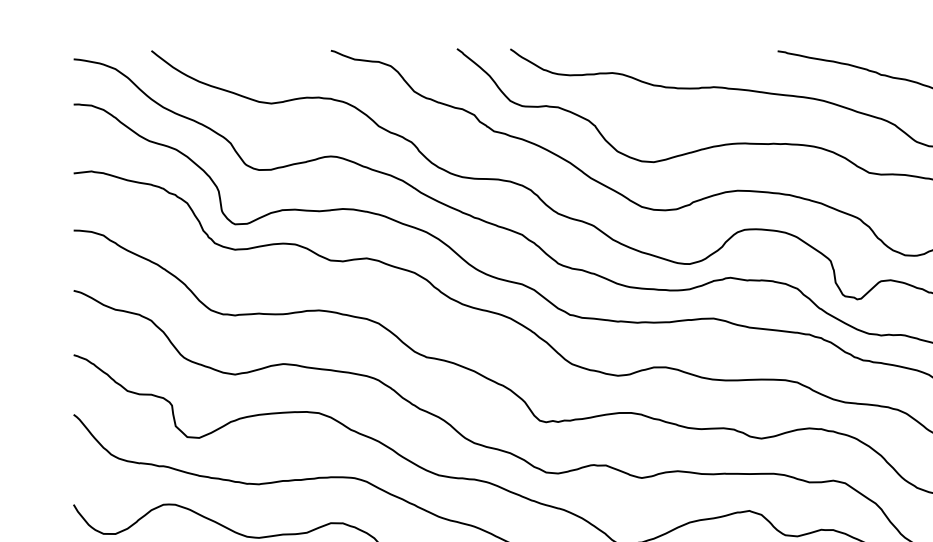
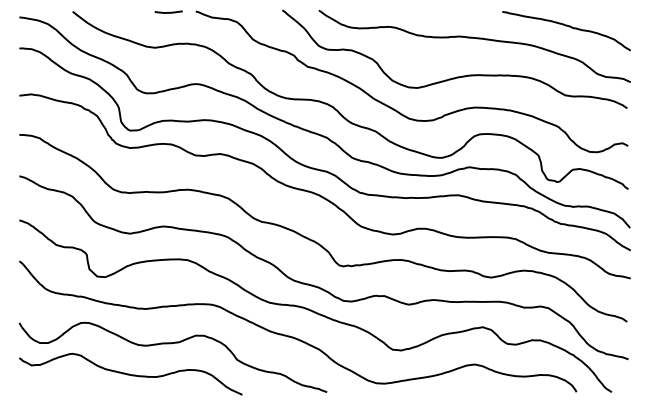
line: (291, 52) -> (168, 12), added

